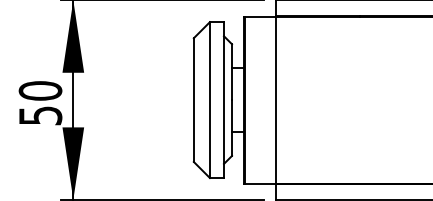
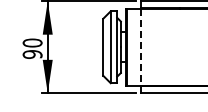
line: (276, 100) -> (141, 47), solid -> dashed
text: (40, 115) -> (32, 54), 50 -> 90

